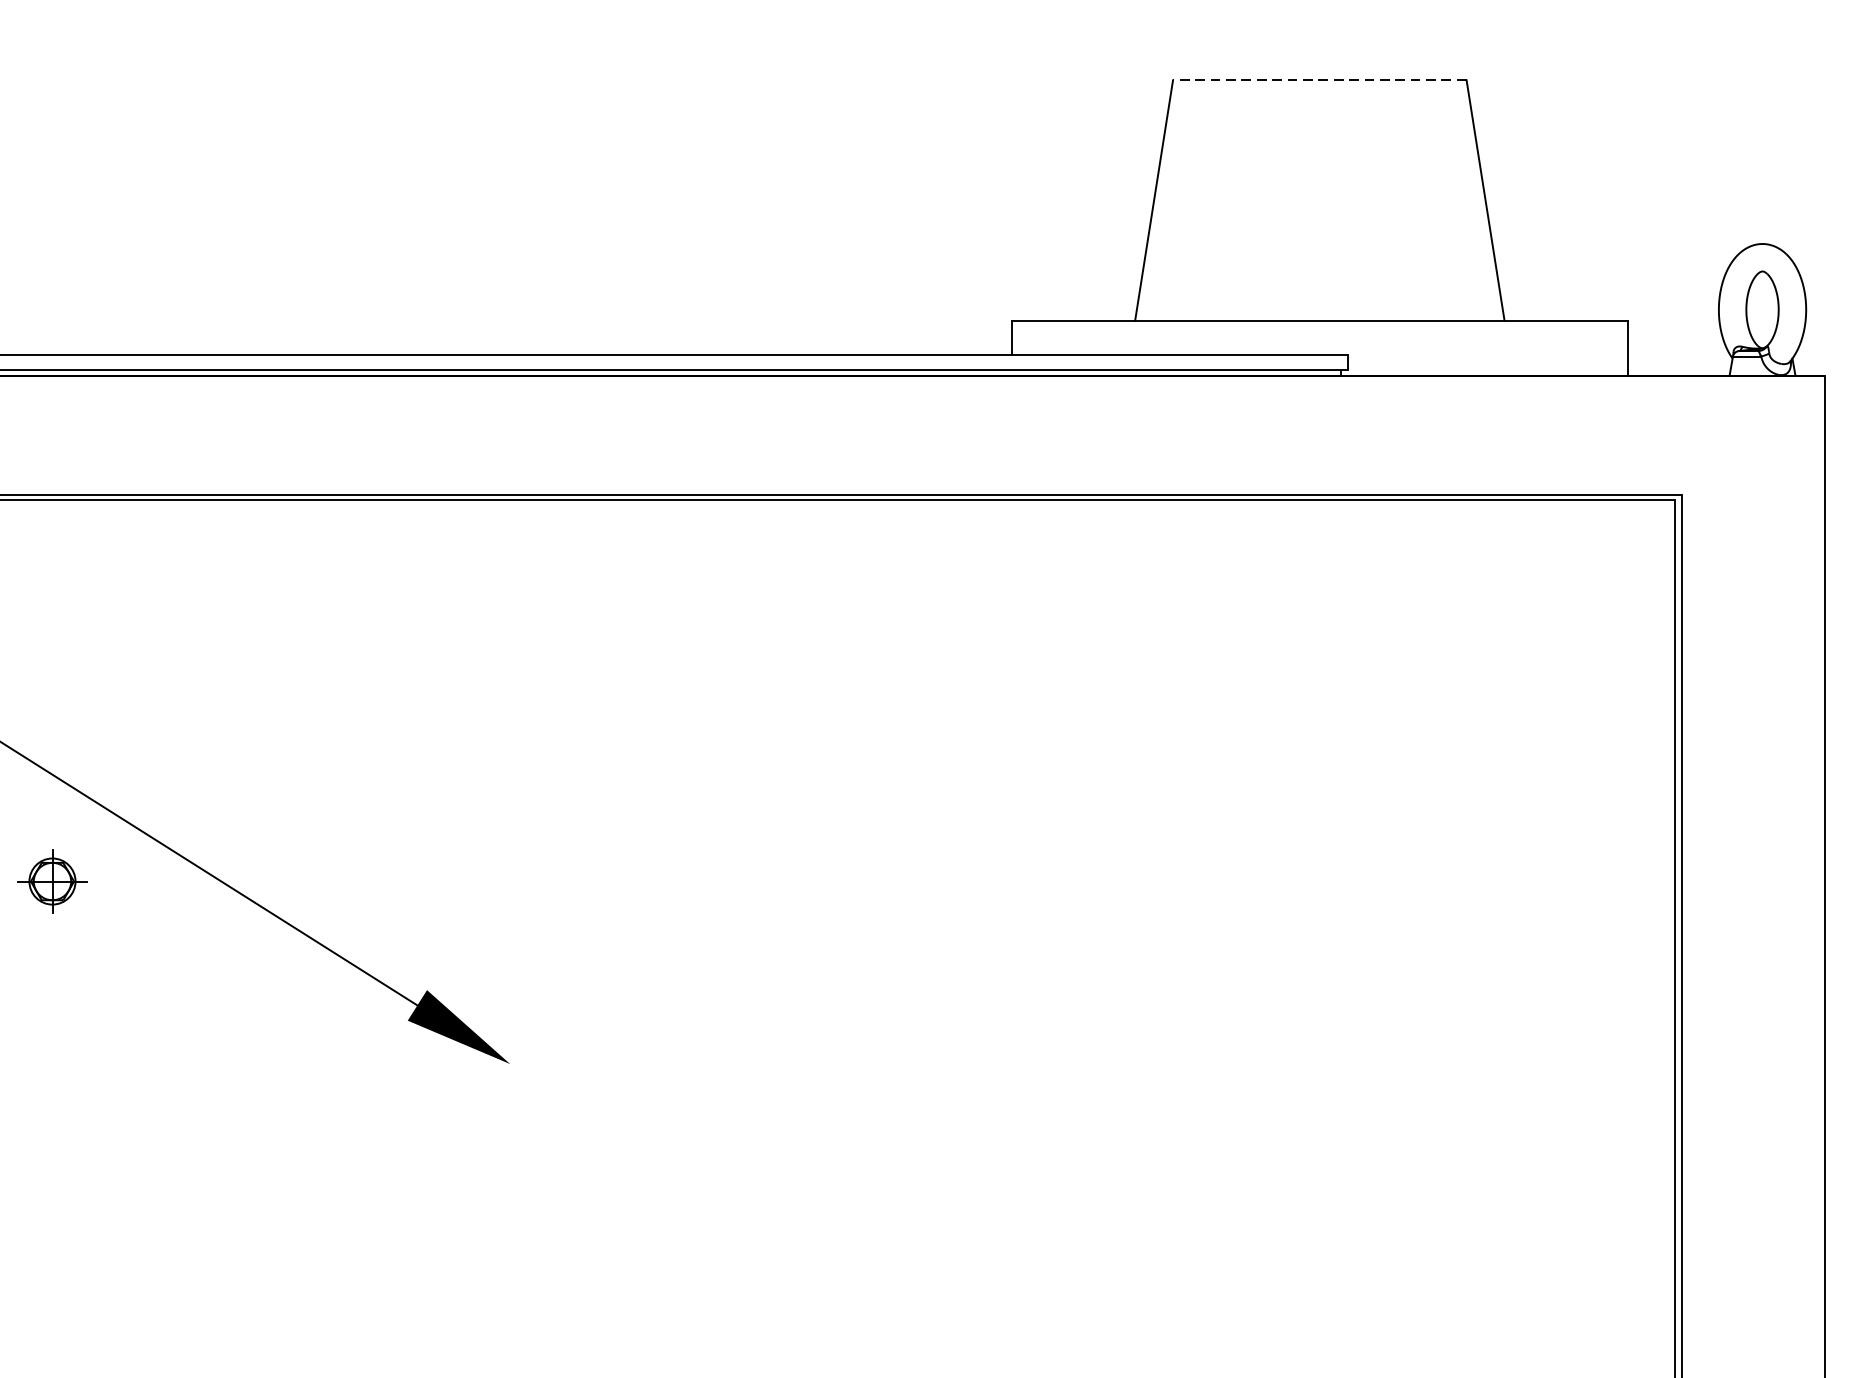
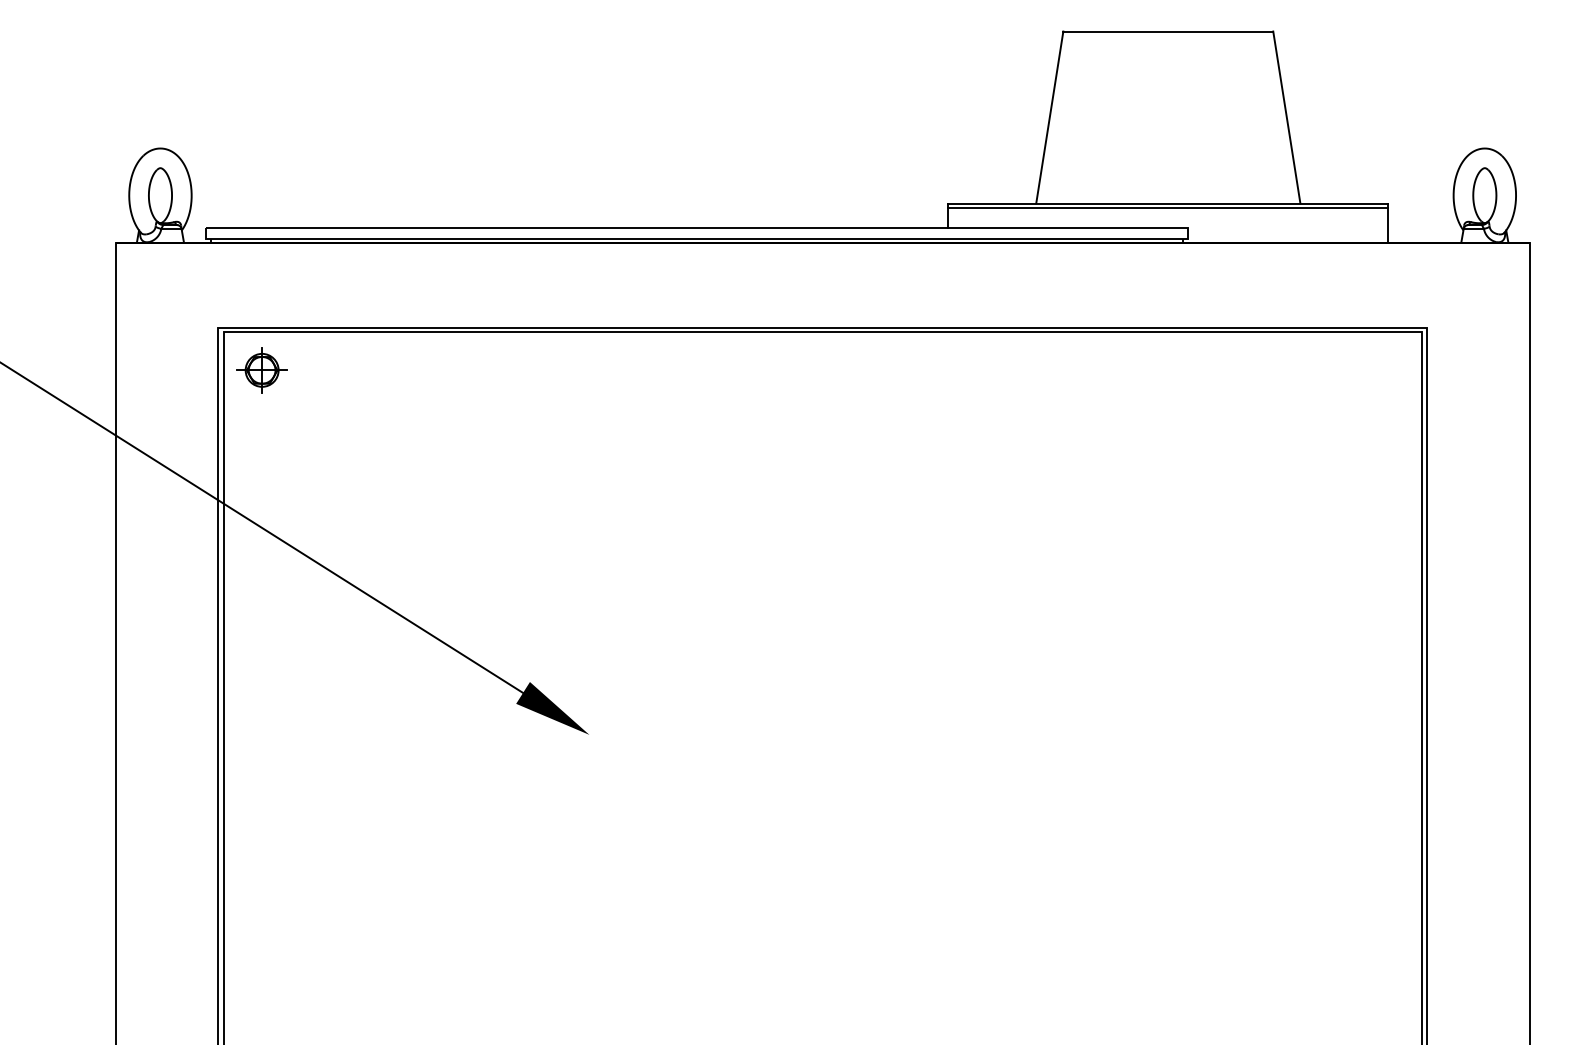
line: (1320, 80) -> (1168, 31), dashed -> solid
line: (1320, 327) -> (1168, 208), added
part: (51, 881) -> (261, 370), moved

